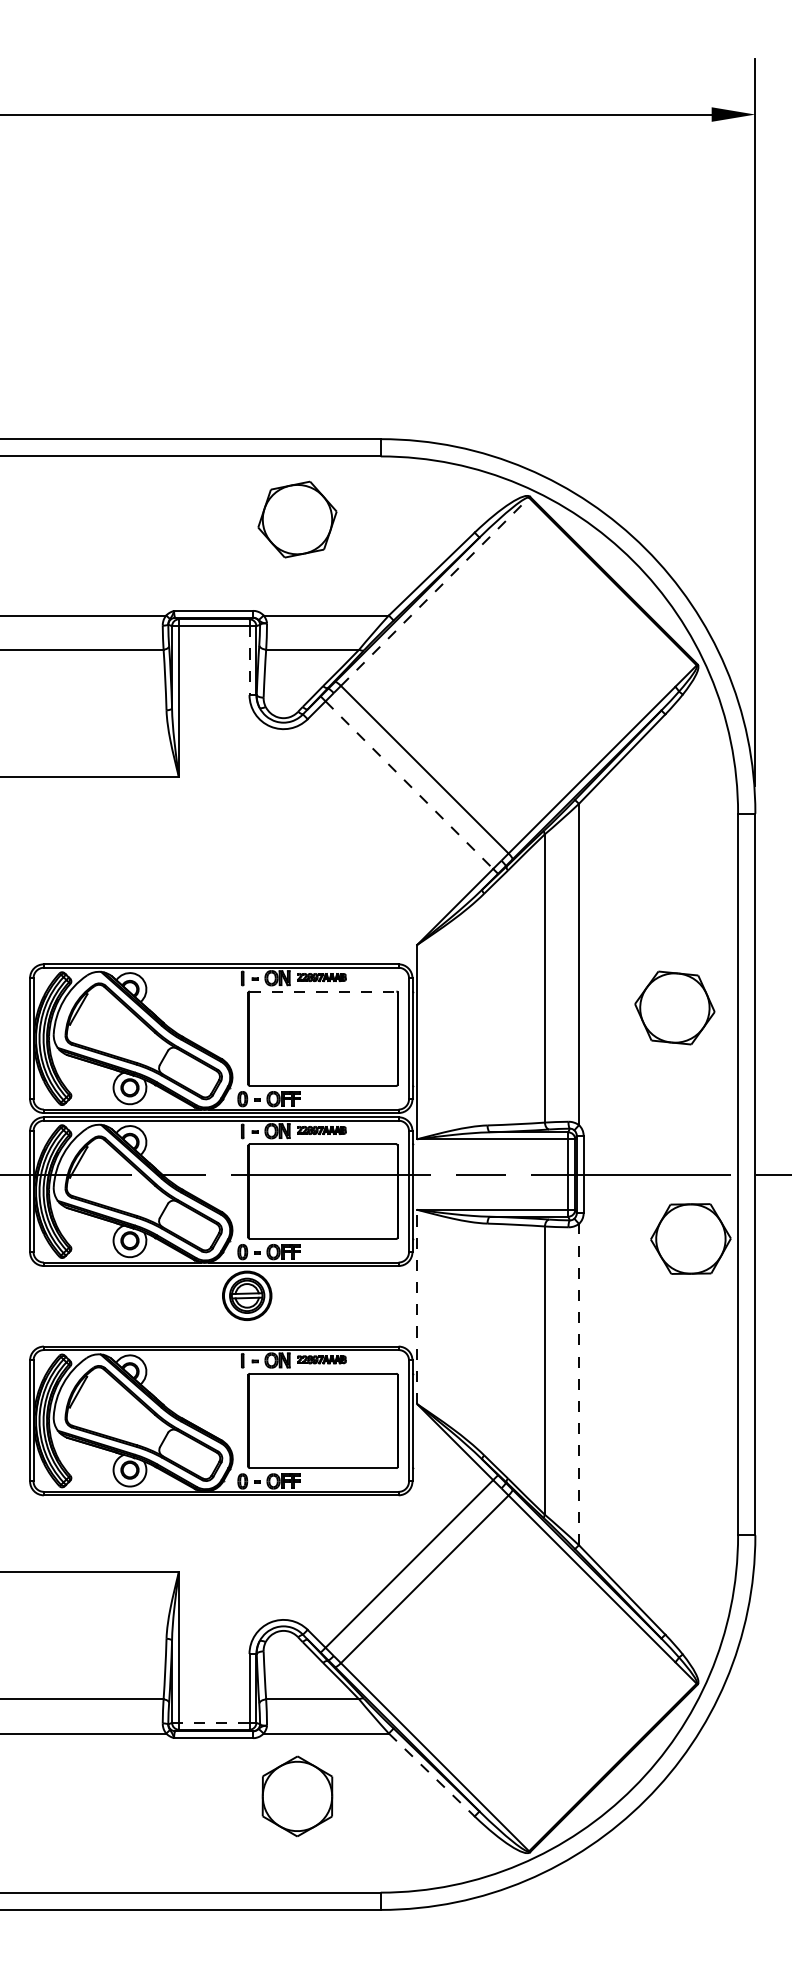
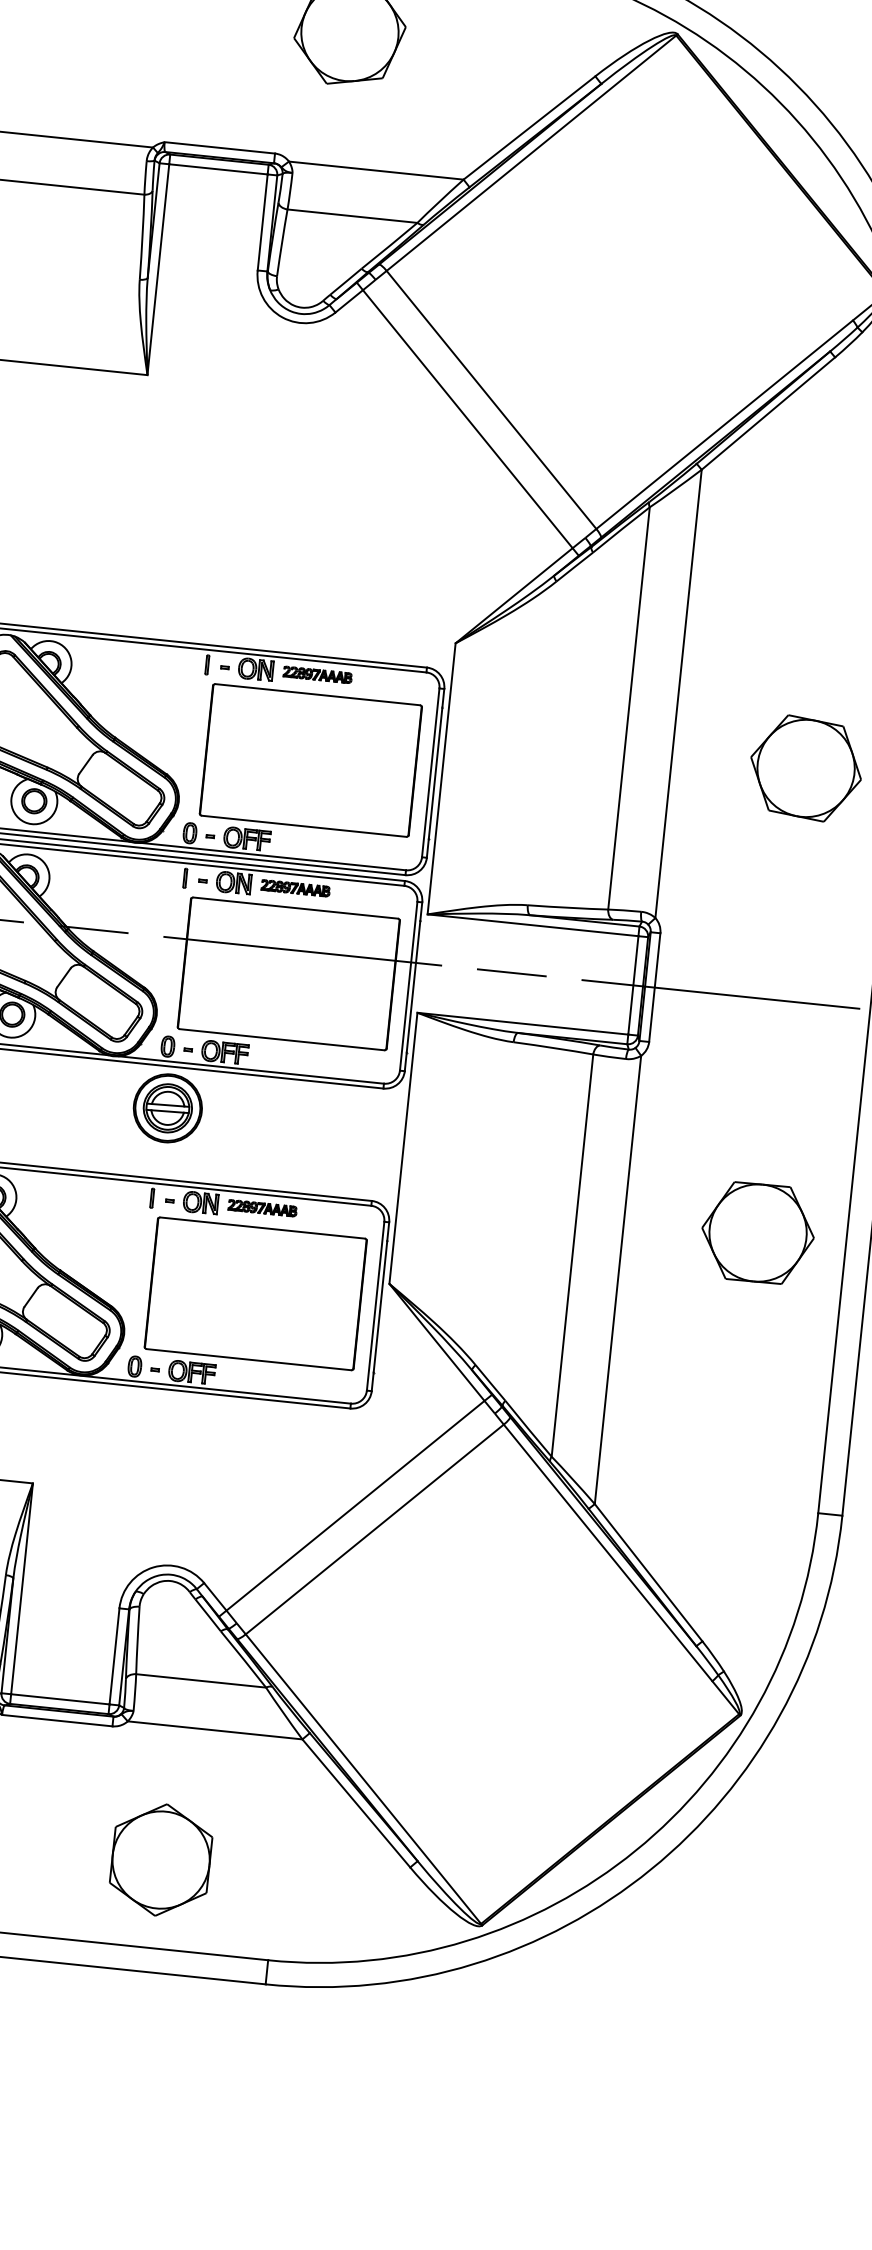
line: (435, 591) -> (532, 152), dashed -> solid
line: (249, 661) -> (262, 223), dashed -> solid
line: (409, 785) -> (467, 419), dashed -> solid
line: (323, 991) -> (318, 694), dashed -> solid
part: (690, 1238) -> (757, 1232), moved
line: (417, 1306) -> (403, 1147), dashed -> solid
line: (578, 1384) -> (617, 1279), dashed -> solid
line: (213, 1722) -> (59, 1698), dashed -> solid
line: (431, 1774) -> (356, 1802), dashed -> solid
part: (297, 1796) -> (161, 1860), moved

